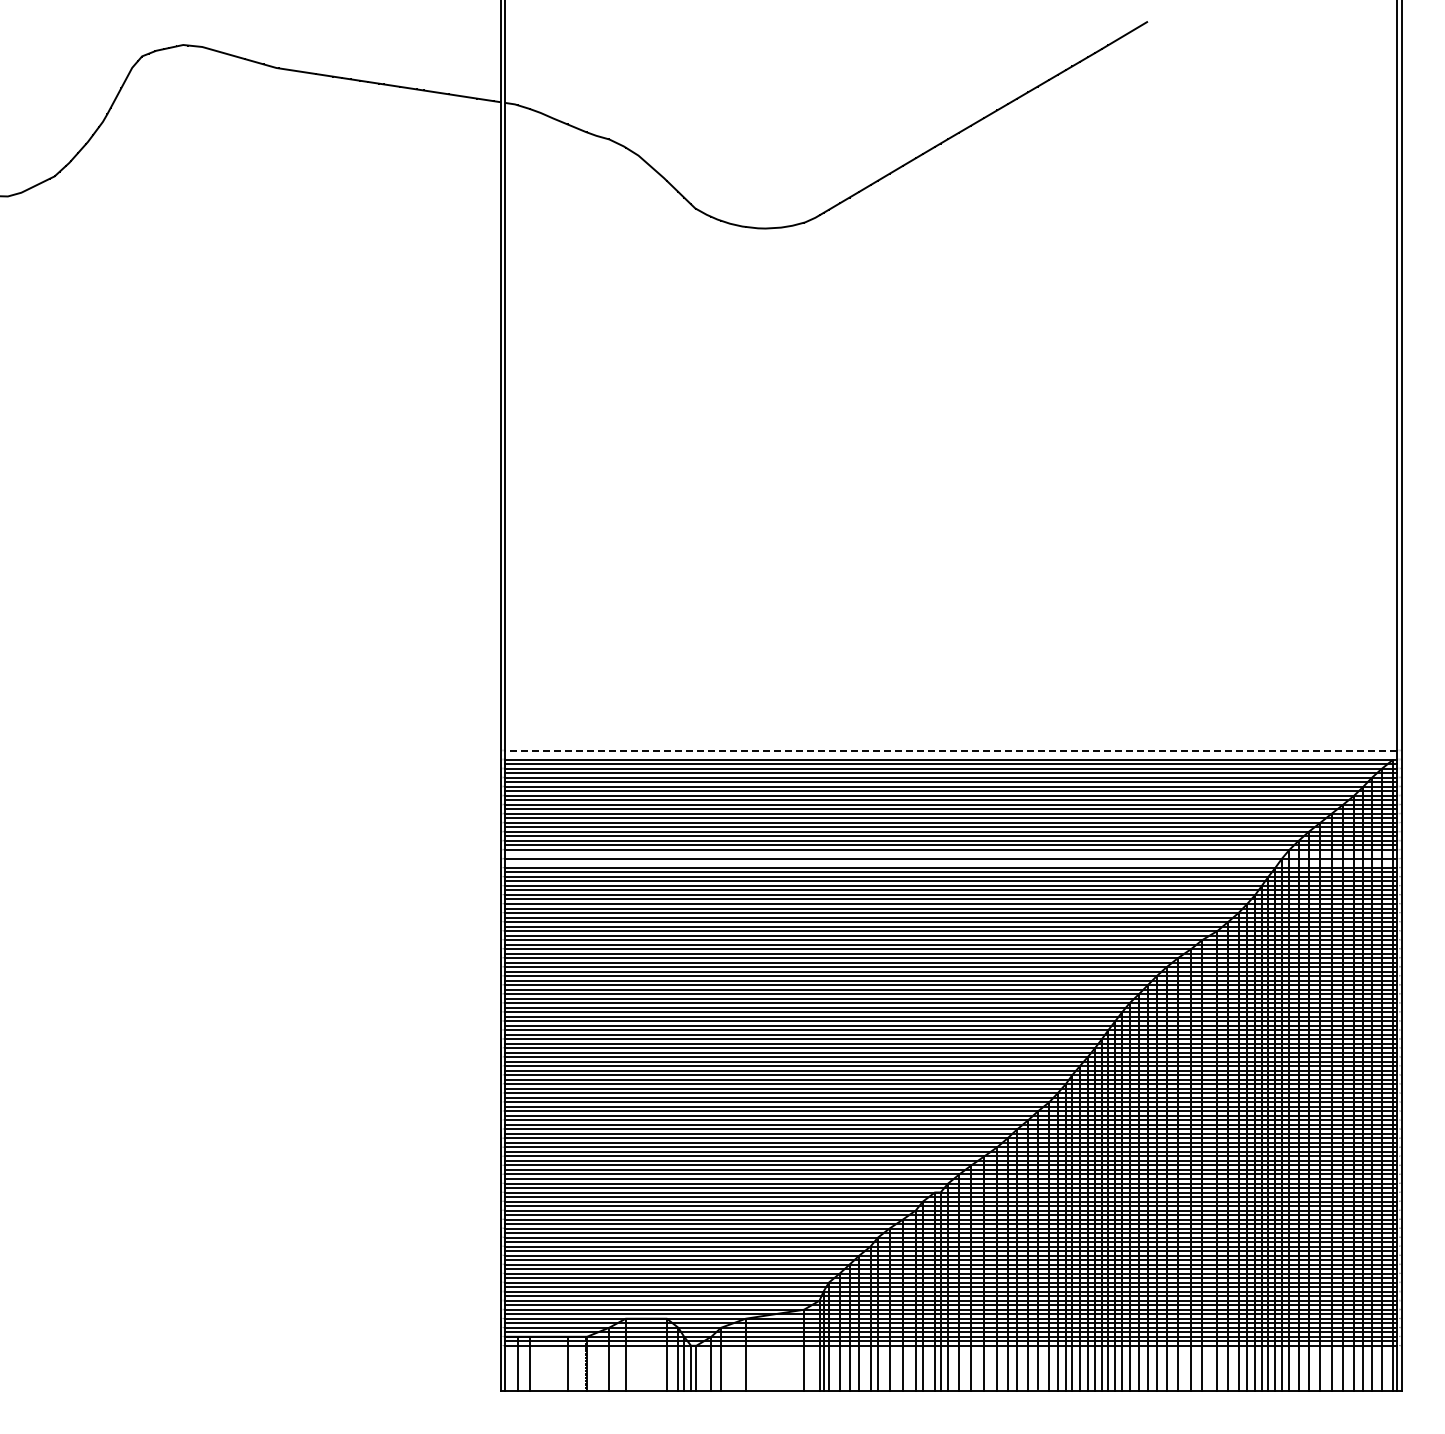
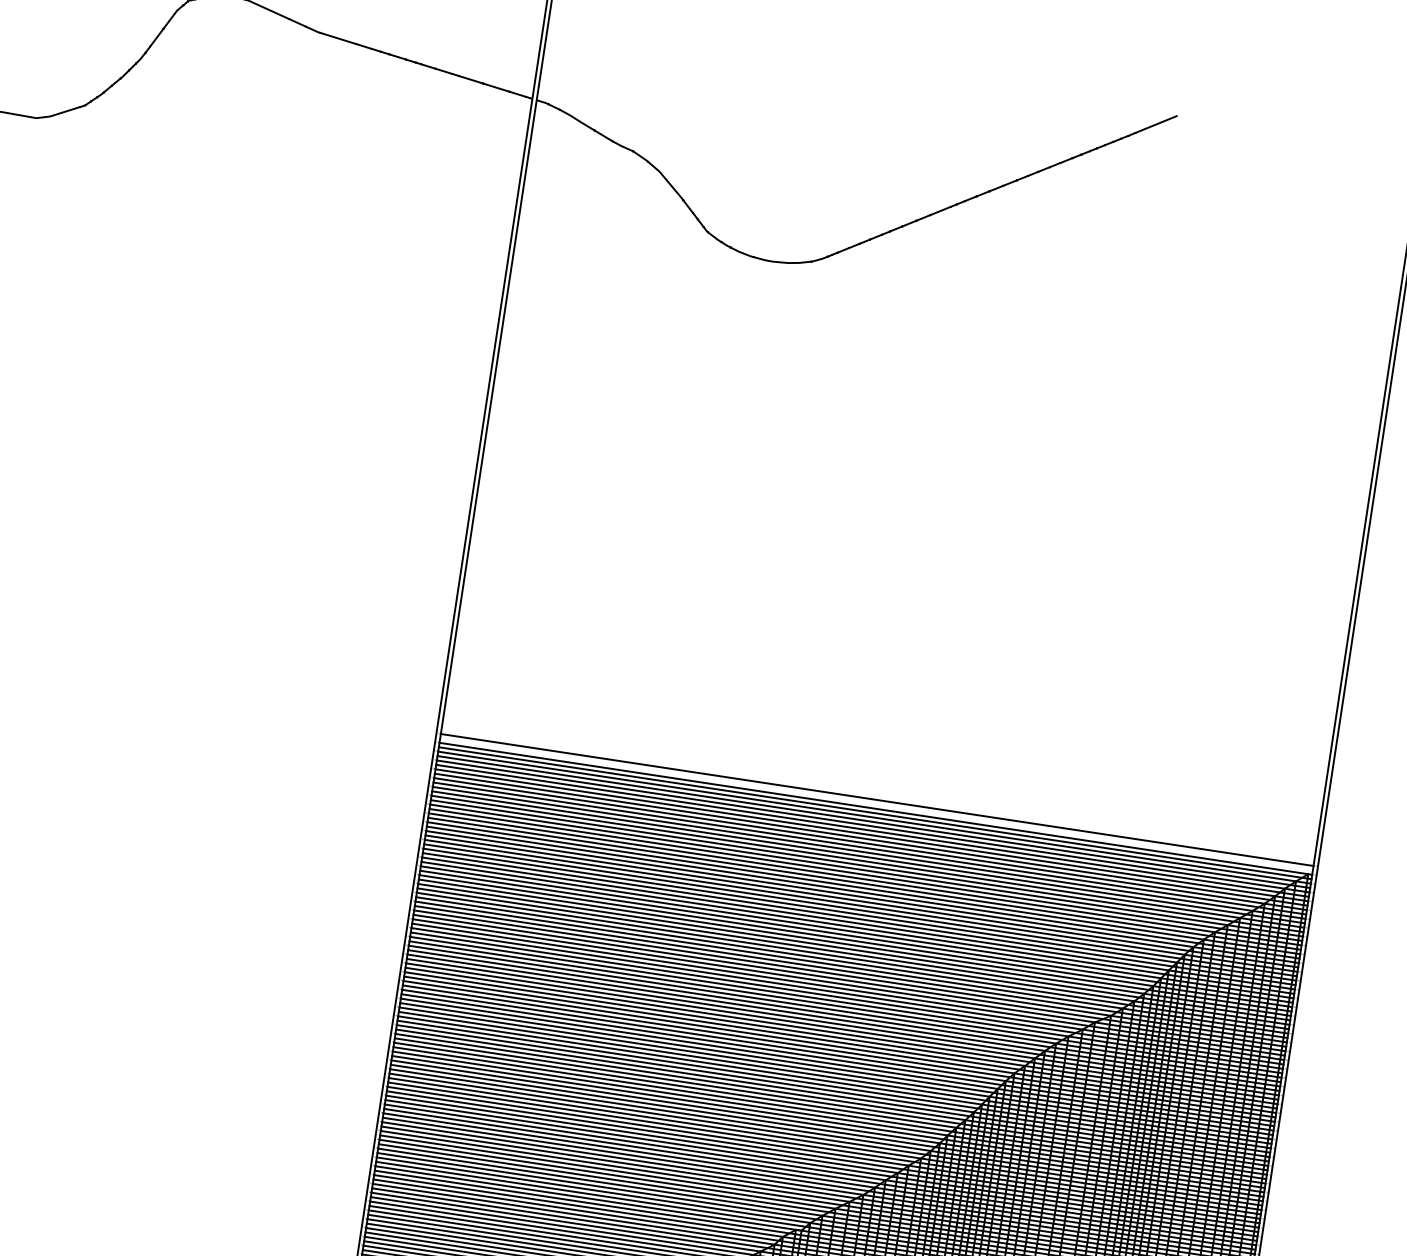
line: (951, 750) -> (877, 799), dashed -> solid
line: (951, 854) -> (862, 901), added
line: (951, 863) -> (860, 910), added

